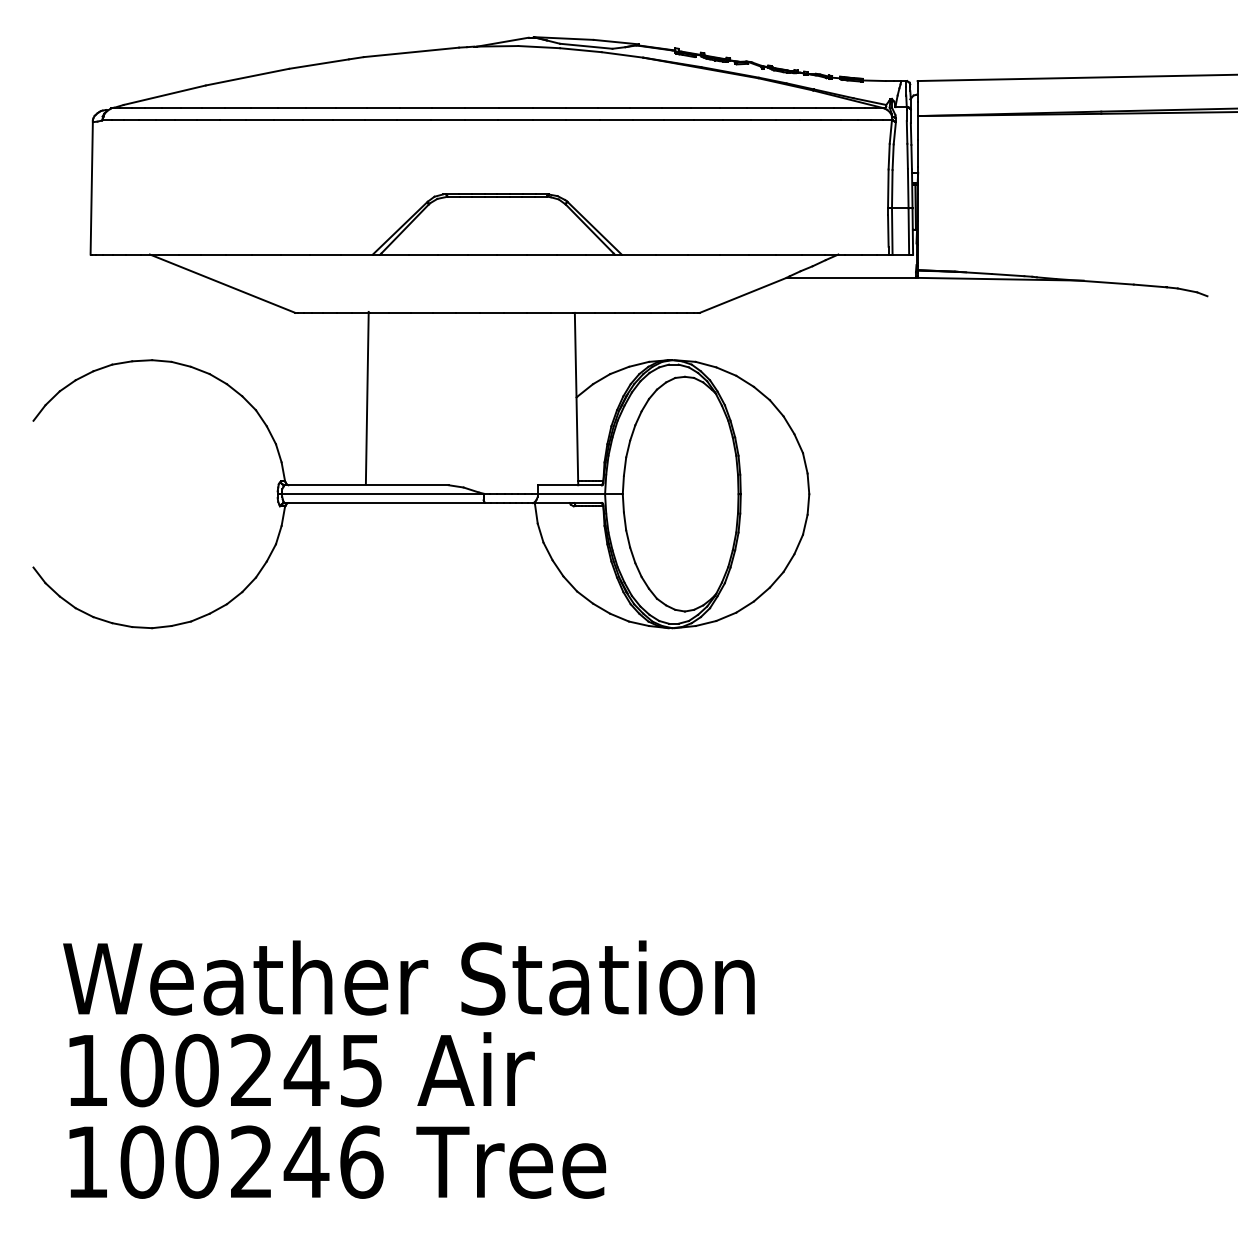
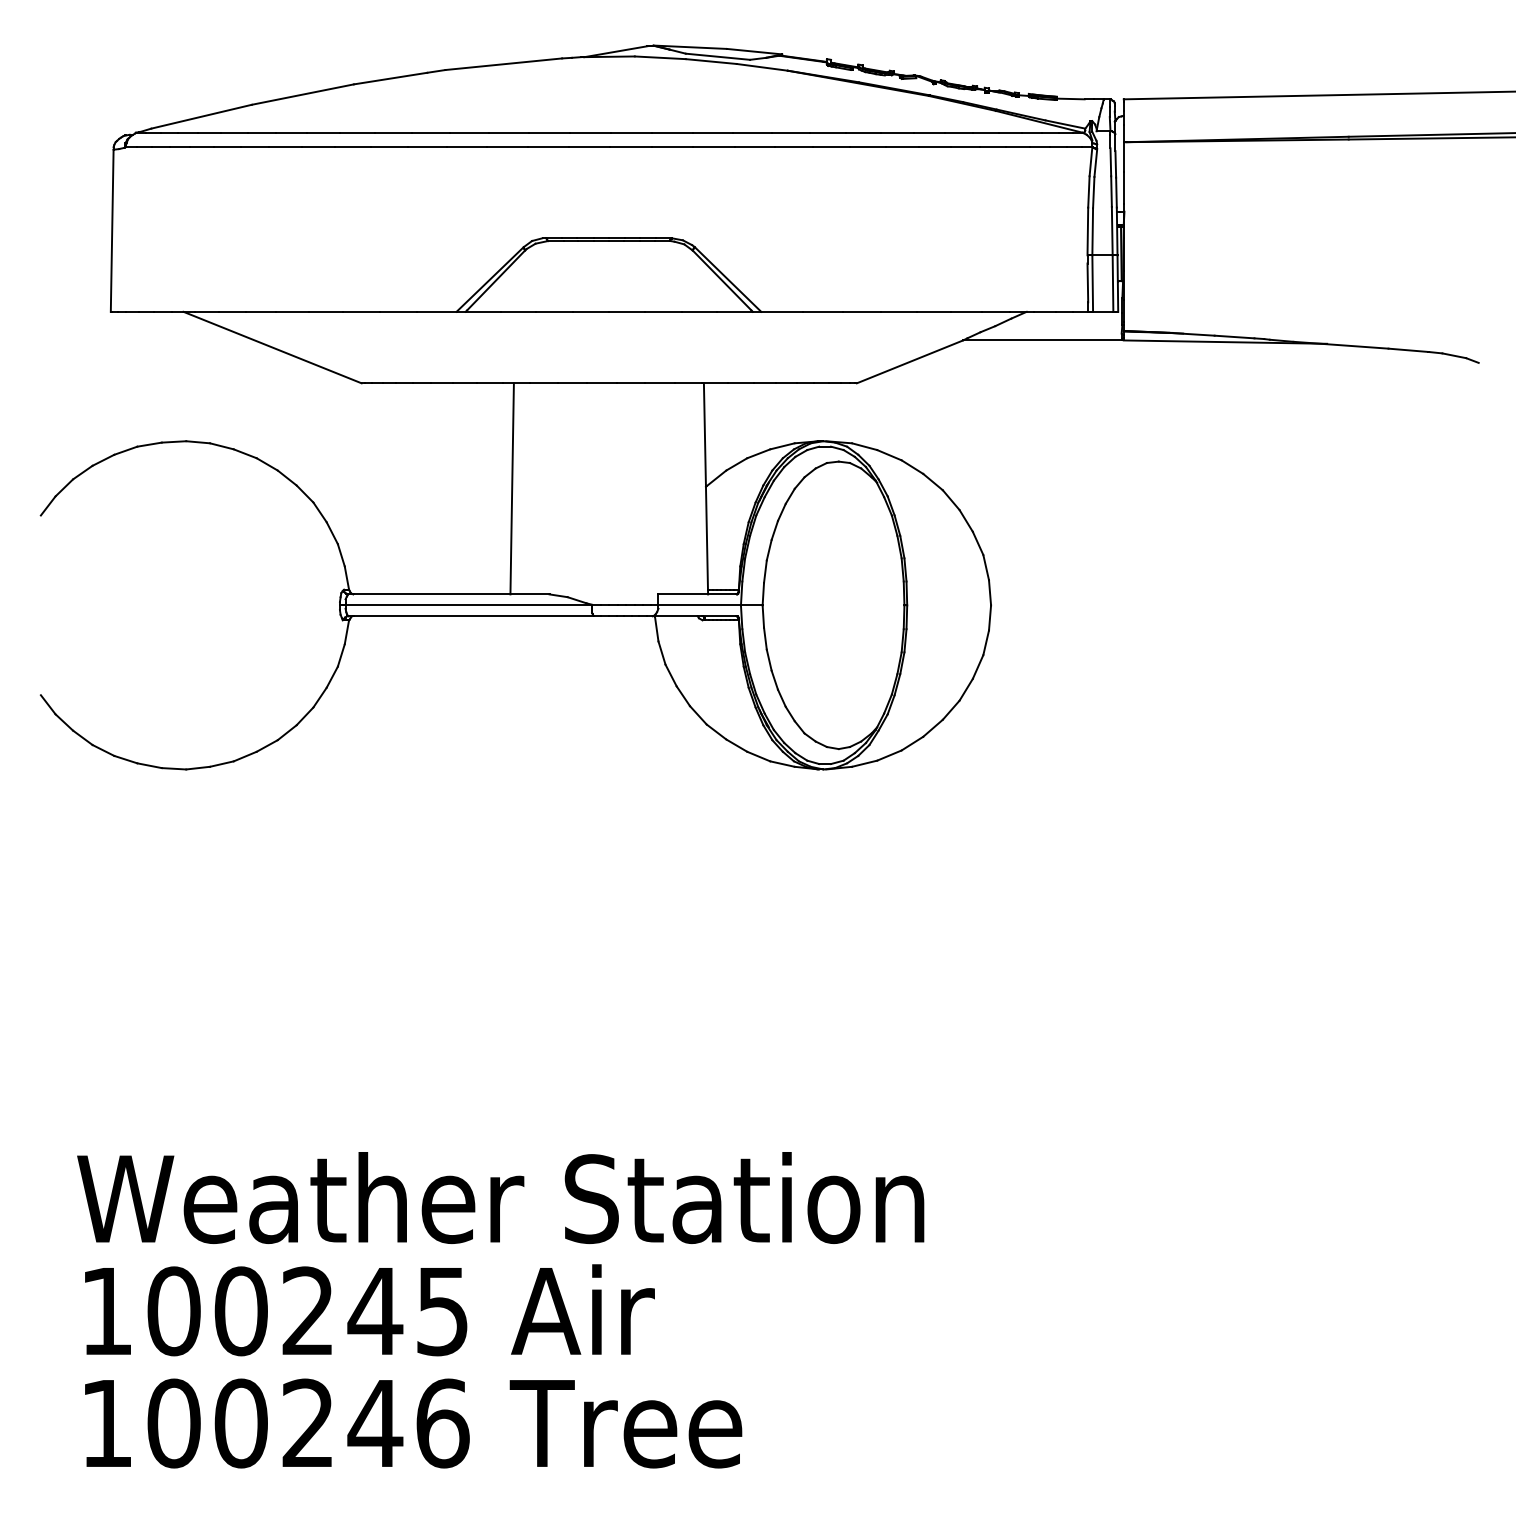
line: (366, 397) -> (511, 488), moved

